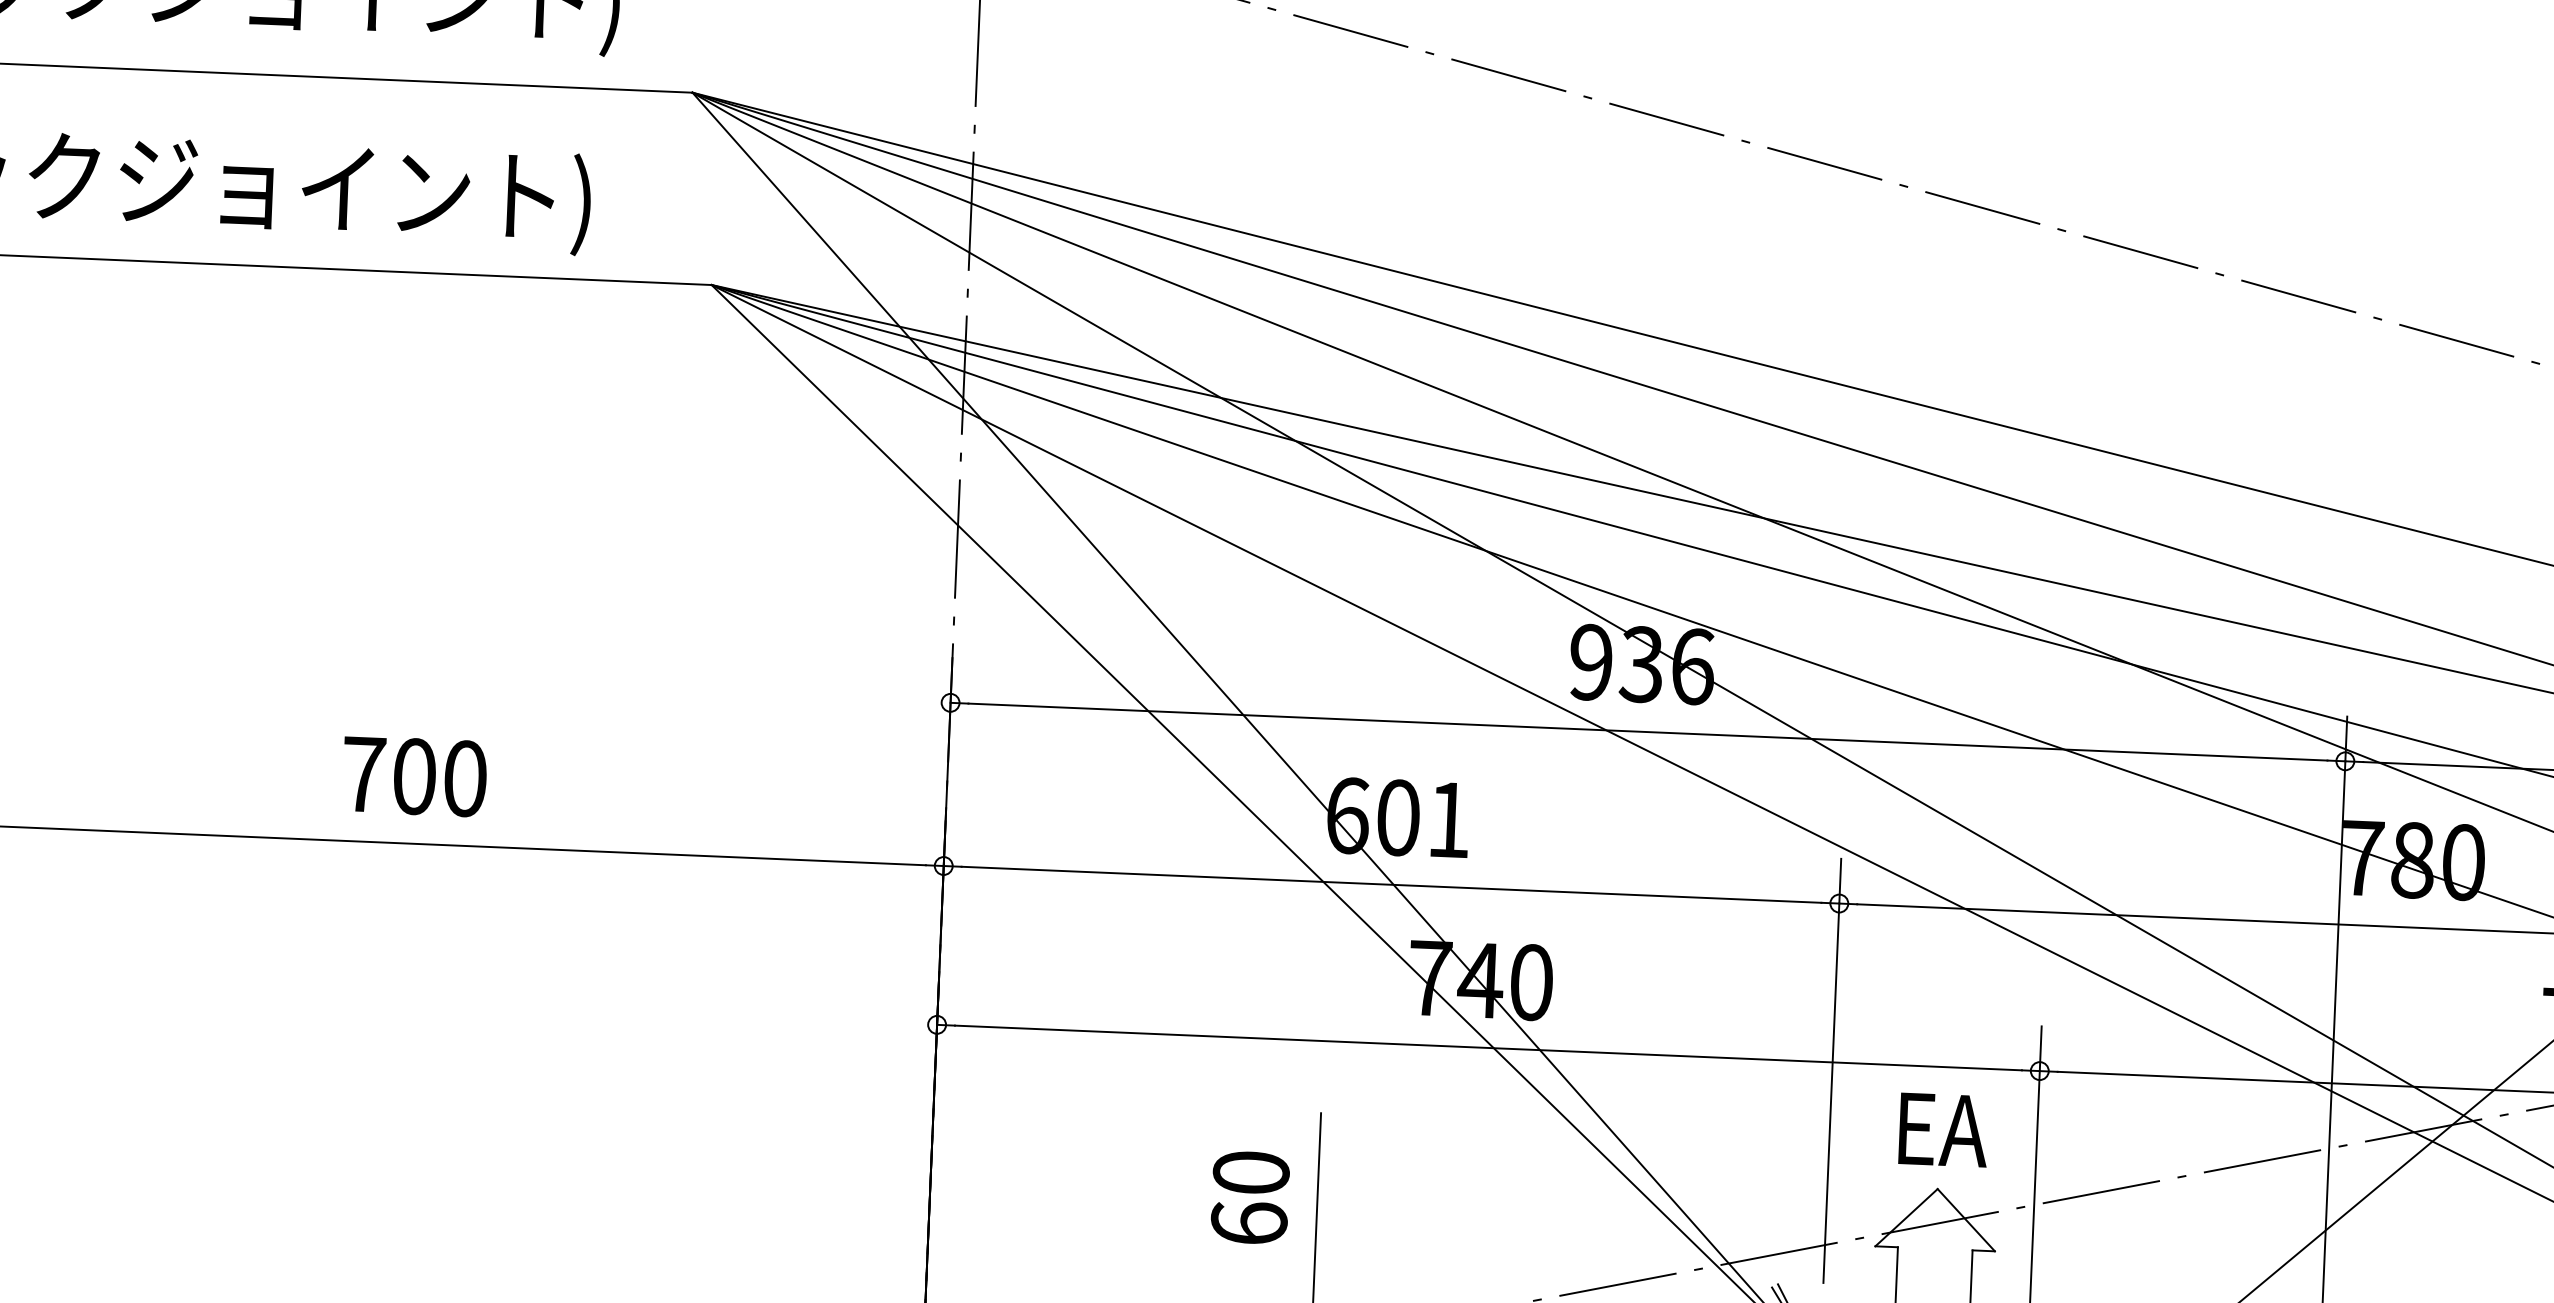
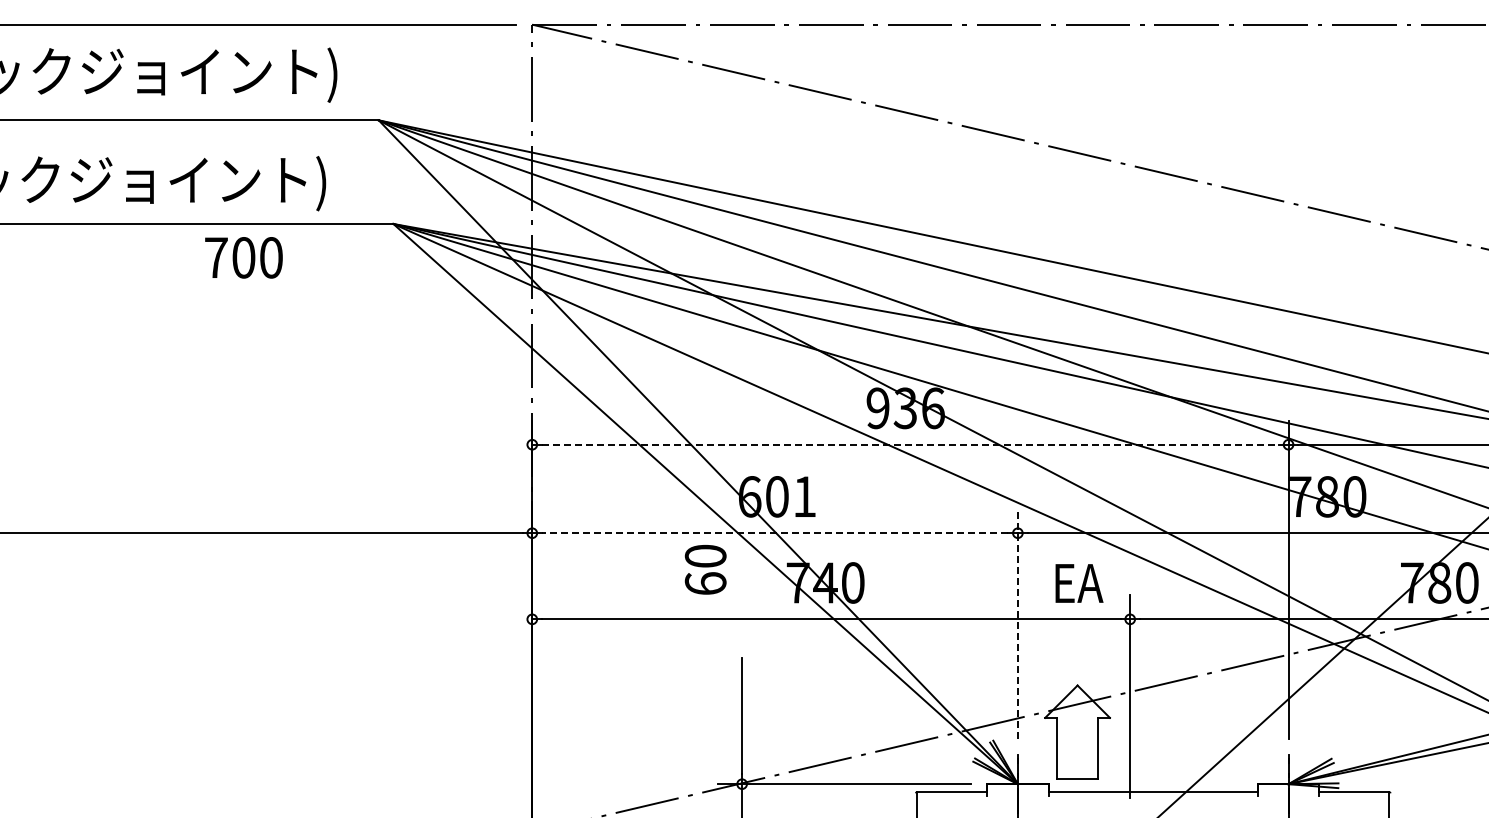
line: (1648, 731) -> (910, 444), solid -> dashed
text: (413, 775) -> (243, 257), moved
line: (1390, 885) -> (774, 533), solid -> dashed
line: (1831, 1070) -> (1017, 623), solid -> dashed
text: (1943, 1130) -> (1079, 583), moved
text: (1249, 1197) -> (705, 569), moved

